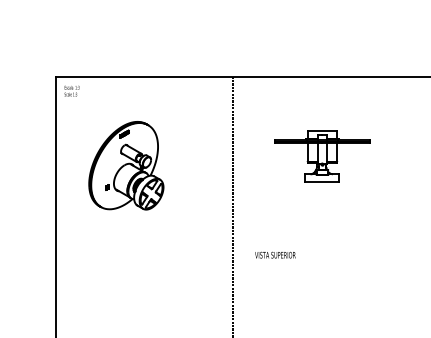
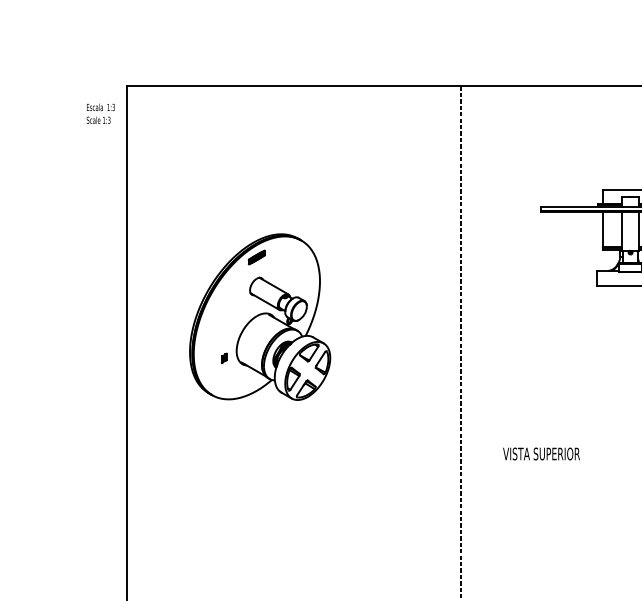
text: (71, 90) -> (99, 112), moved
part: (126, 165) -> (260, 316), moved
text: (275, 254) -> (541, 452), moved

